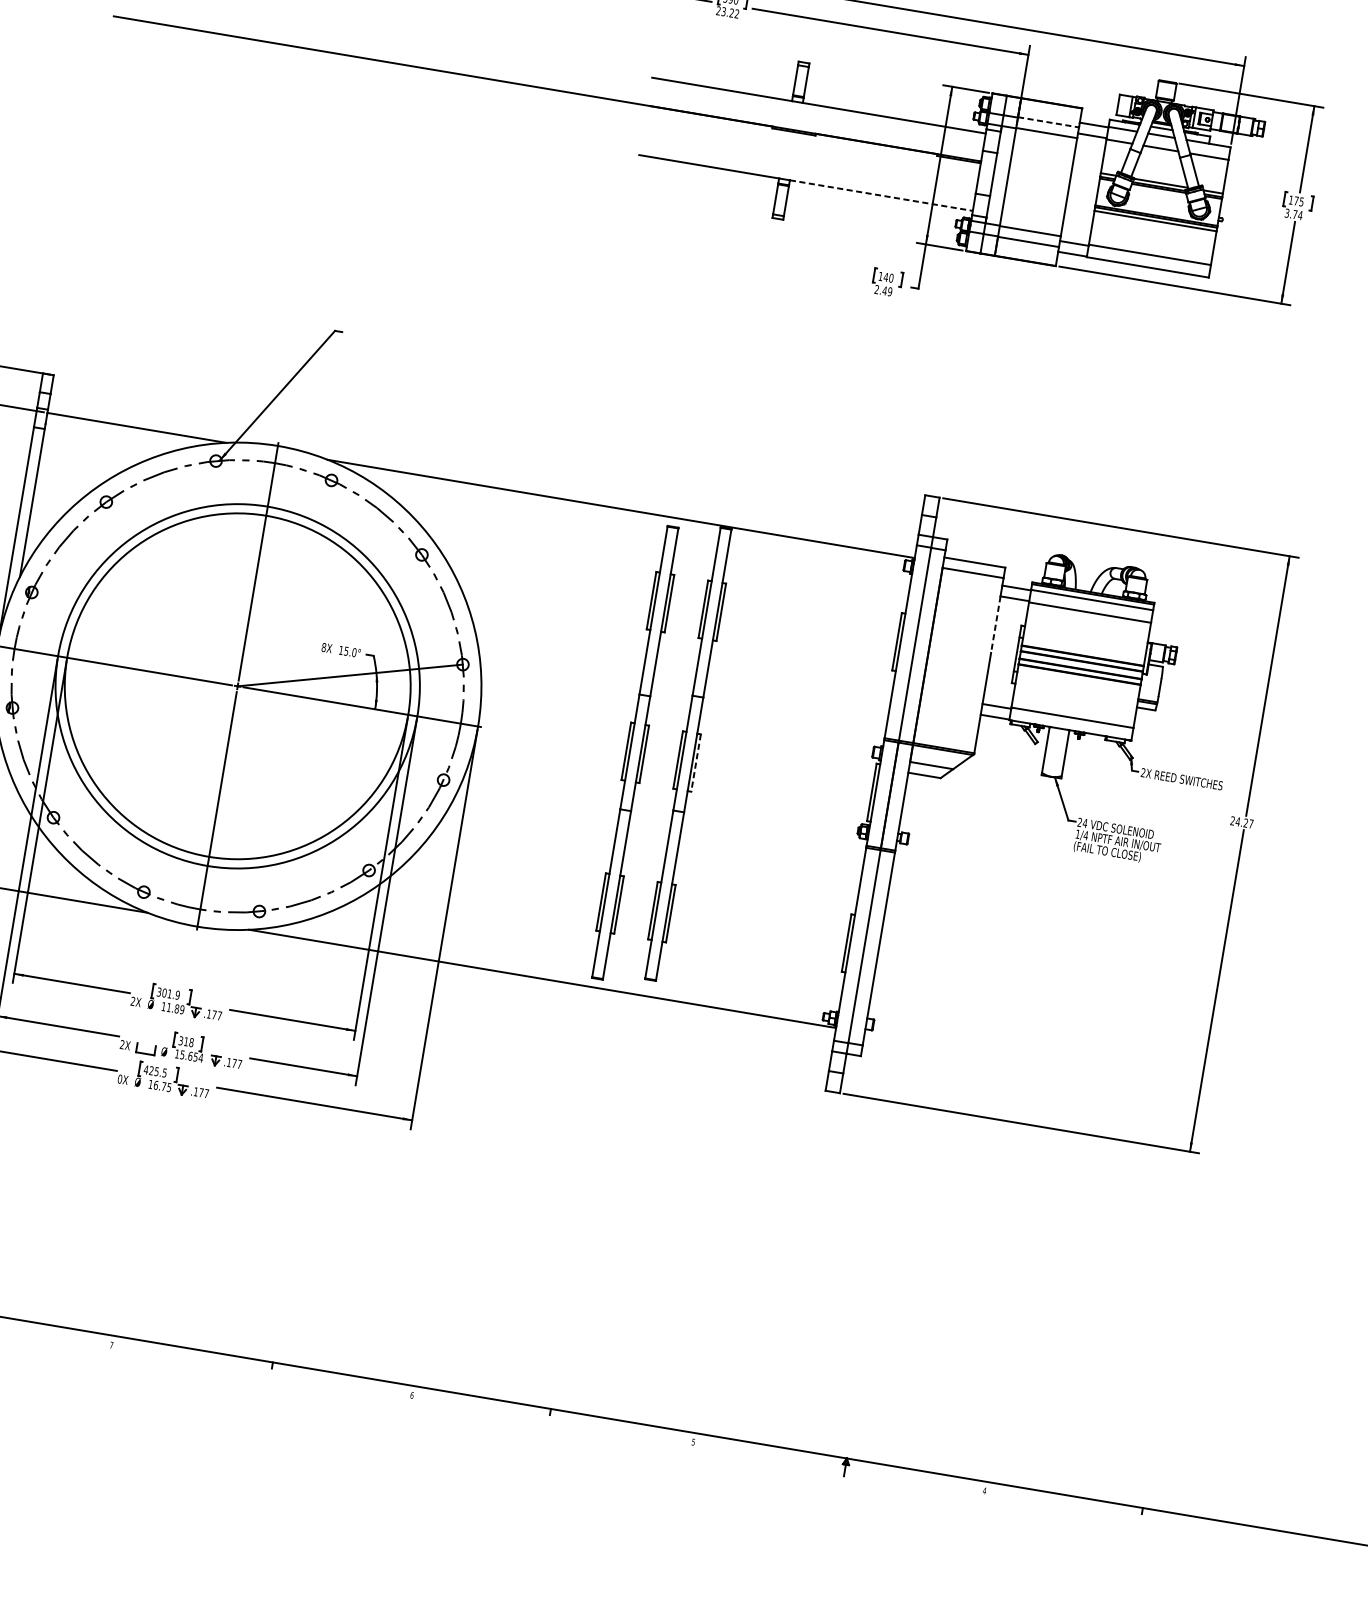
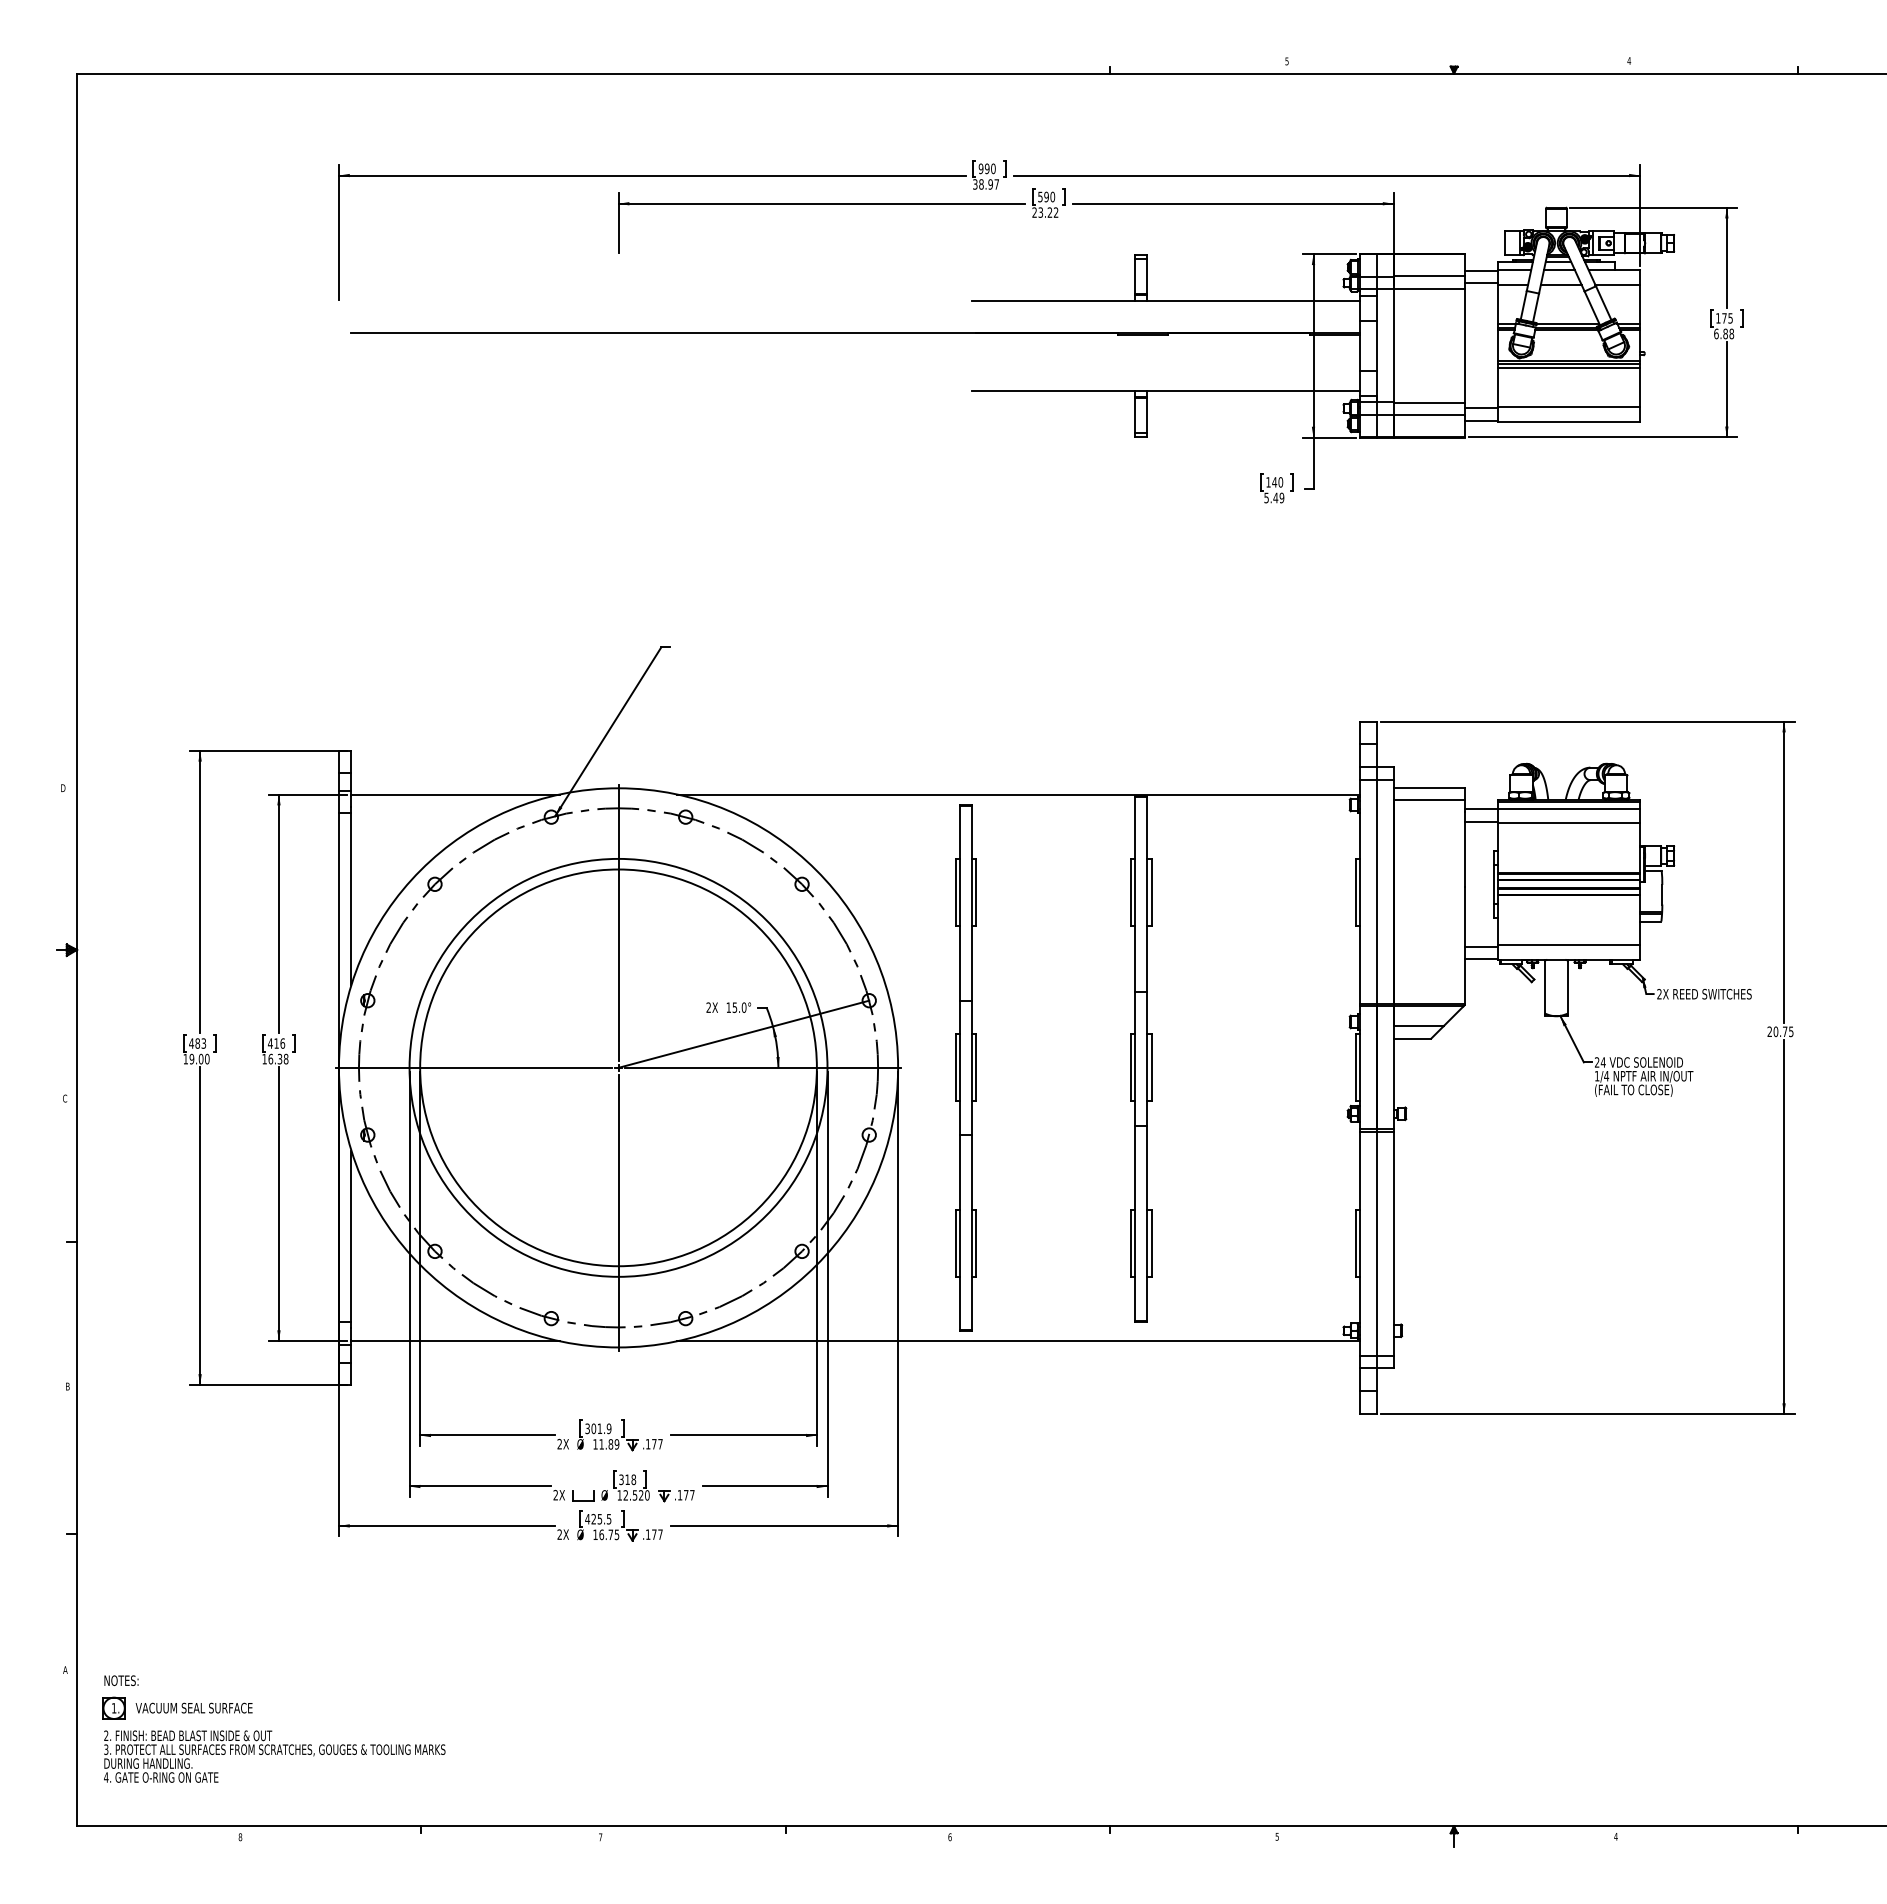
line: (1048, 122) -> (1429, 276), dashed -> solid
line: (881, 195) -> (1254, 390), dashed -> solid
text: (1293, 213) -> (1723, 333), 3.74 -> 6.88
text: (876, 289) -> (1266, 497), 2.49 -> 5.49
line: (995, 624) -> (1464, 854), dashed -> solid
text: (323, 647) -> (708, 1007), 8X -> 2X
part: (634, 752) -> (965, 1067), moved
line: (695, 763) -> (1151, 1068), dashed -> solid
text: (1244, 822) -> (1783, 1031), 24.27 -> 20.75
text: (191, 1056) -> (636, 1495), 15.654 -> 12.520
text: (119, 1079) -> (559, 1534), 0X -> 2X

